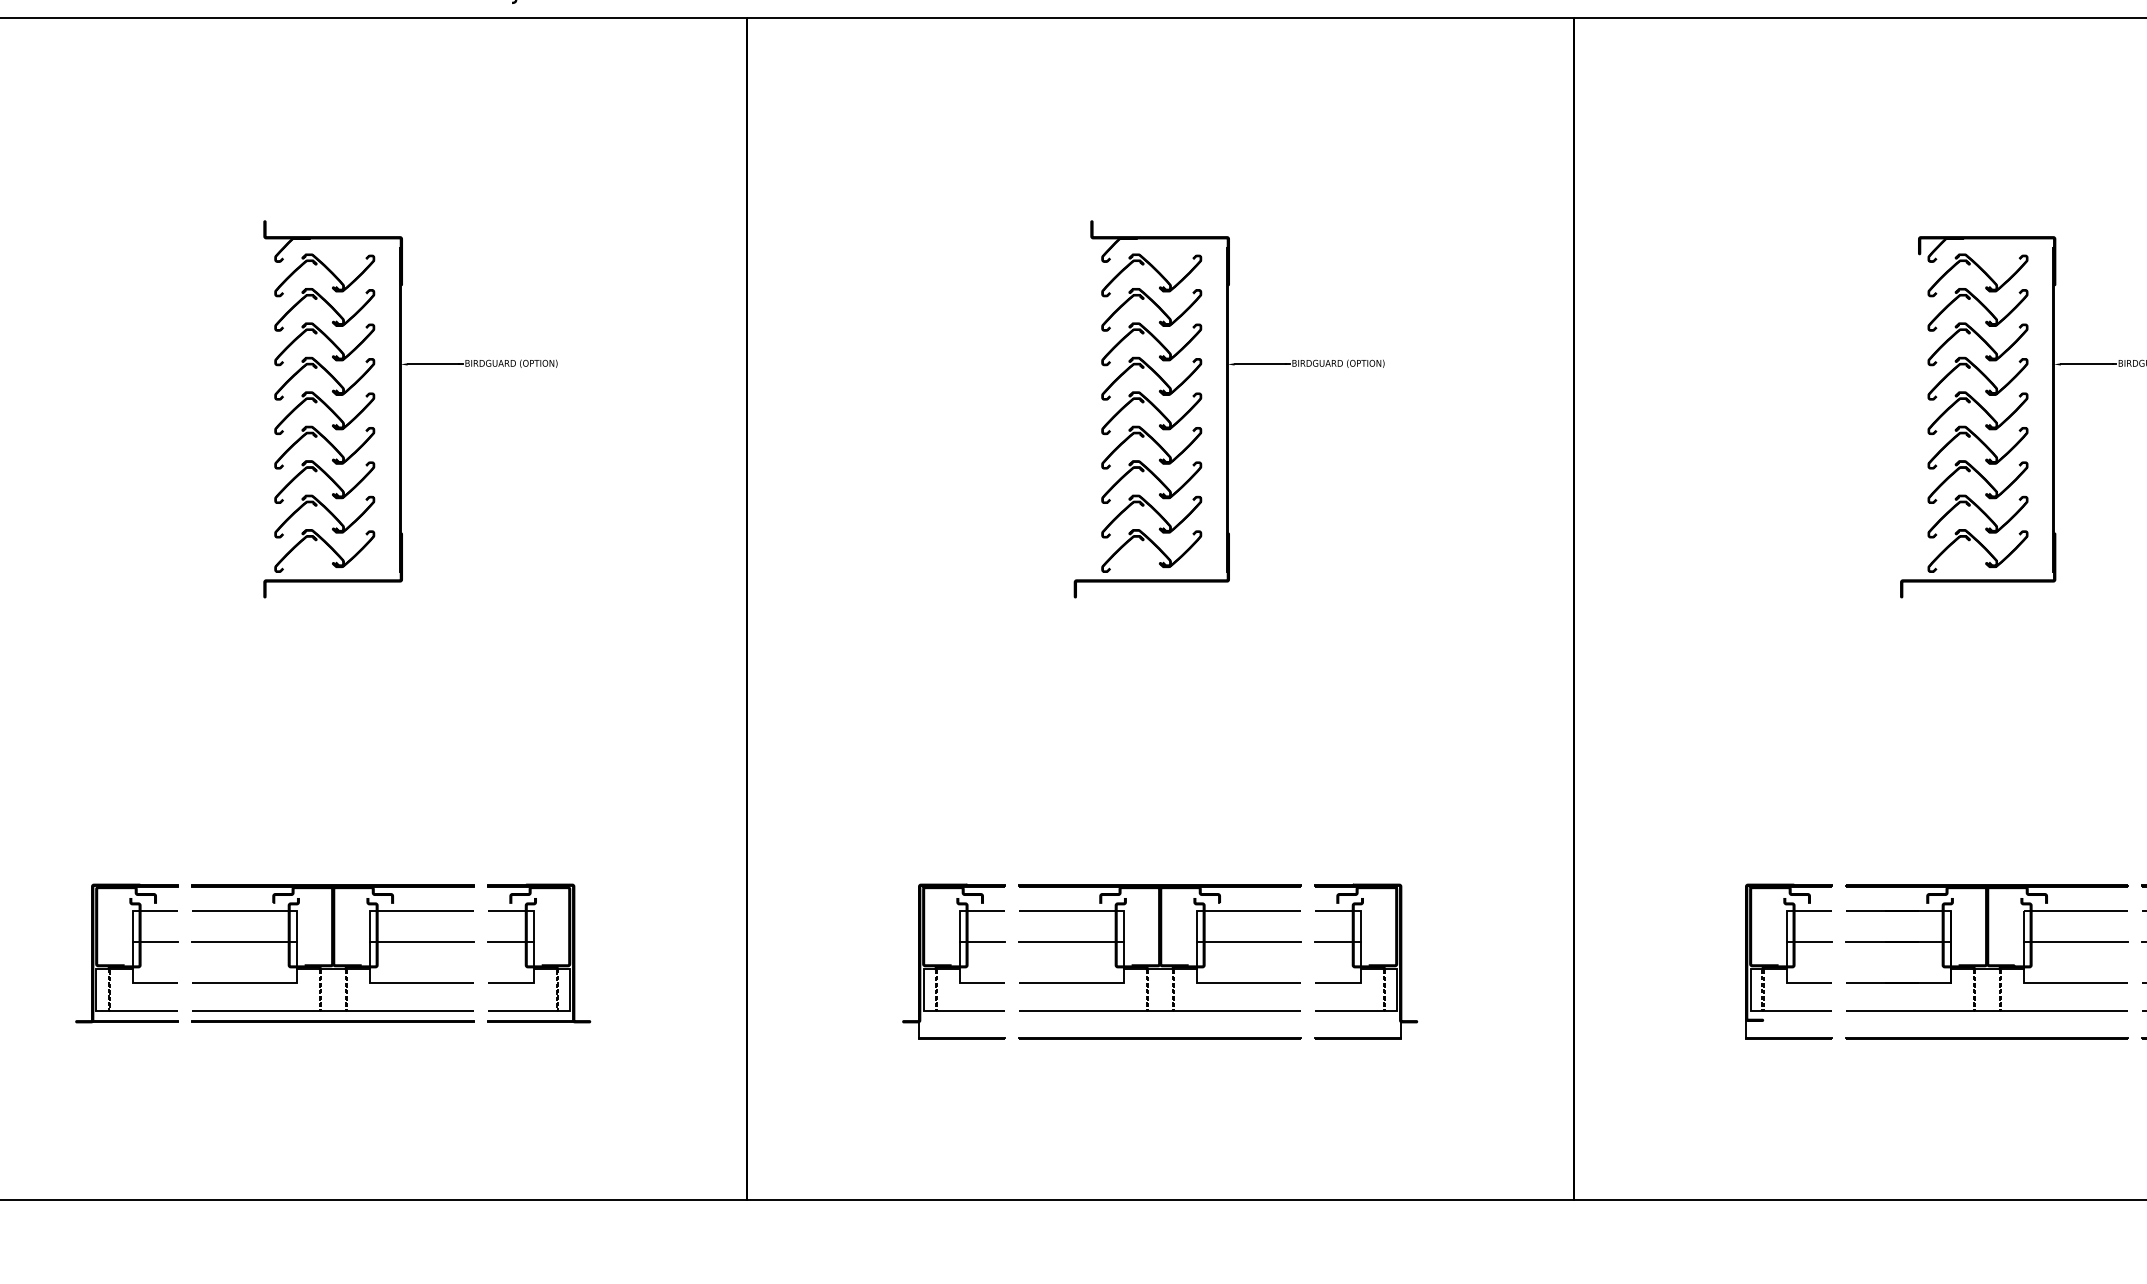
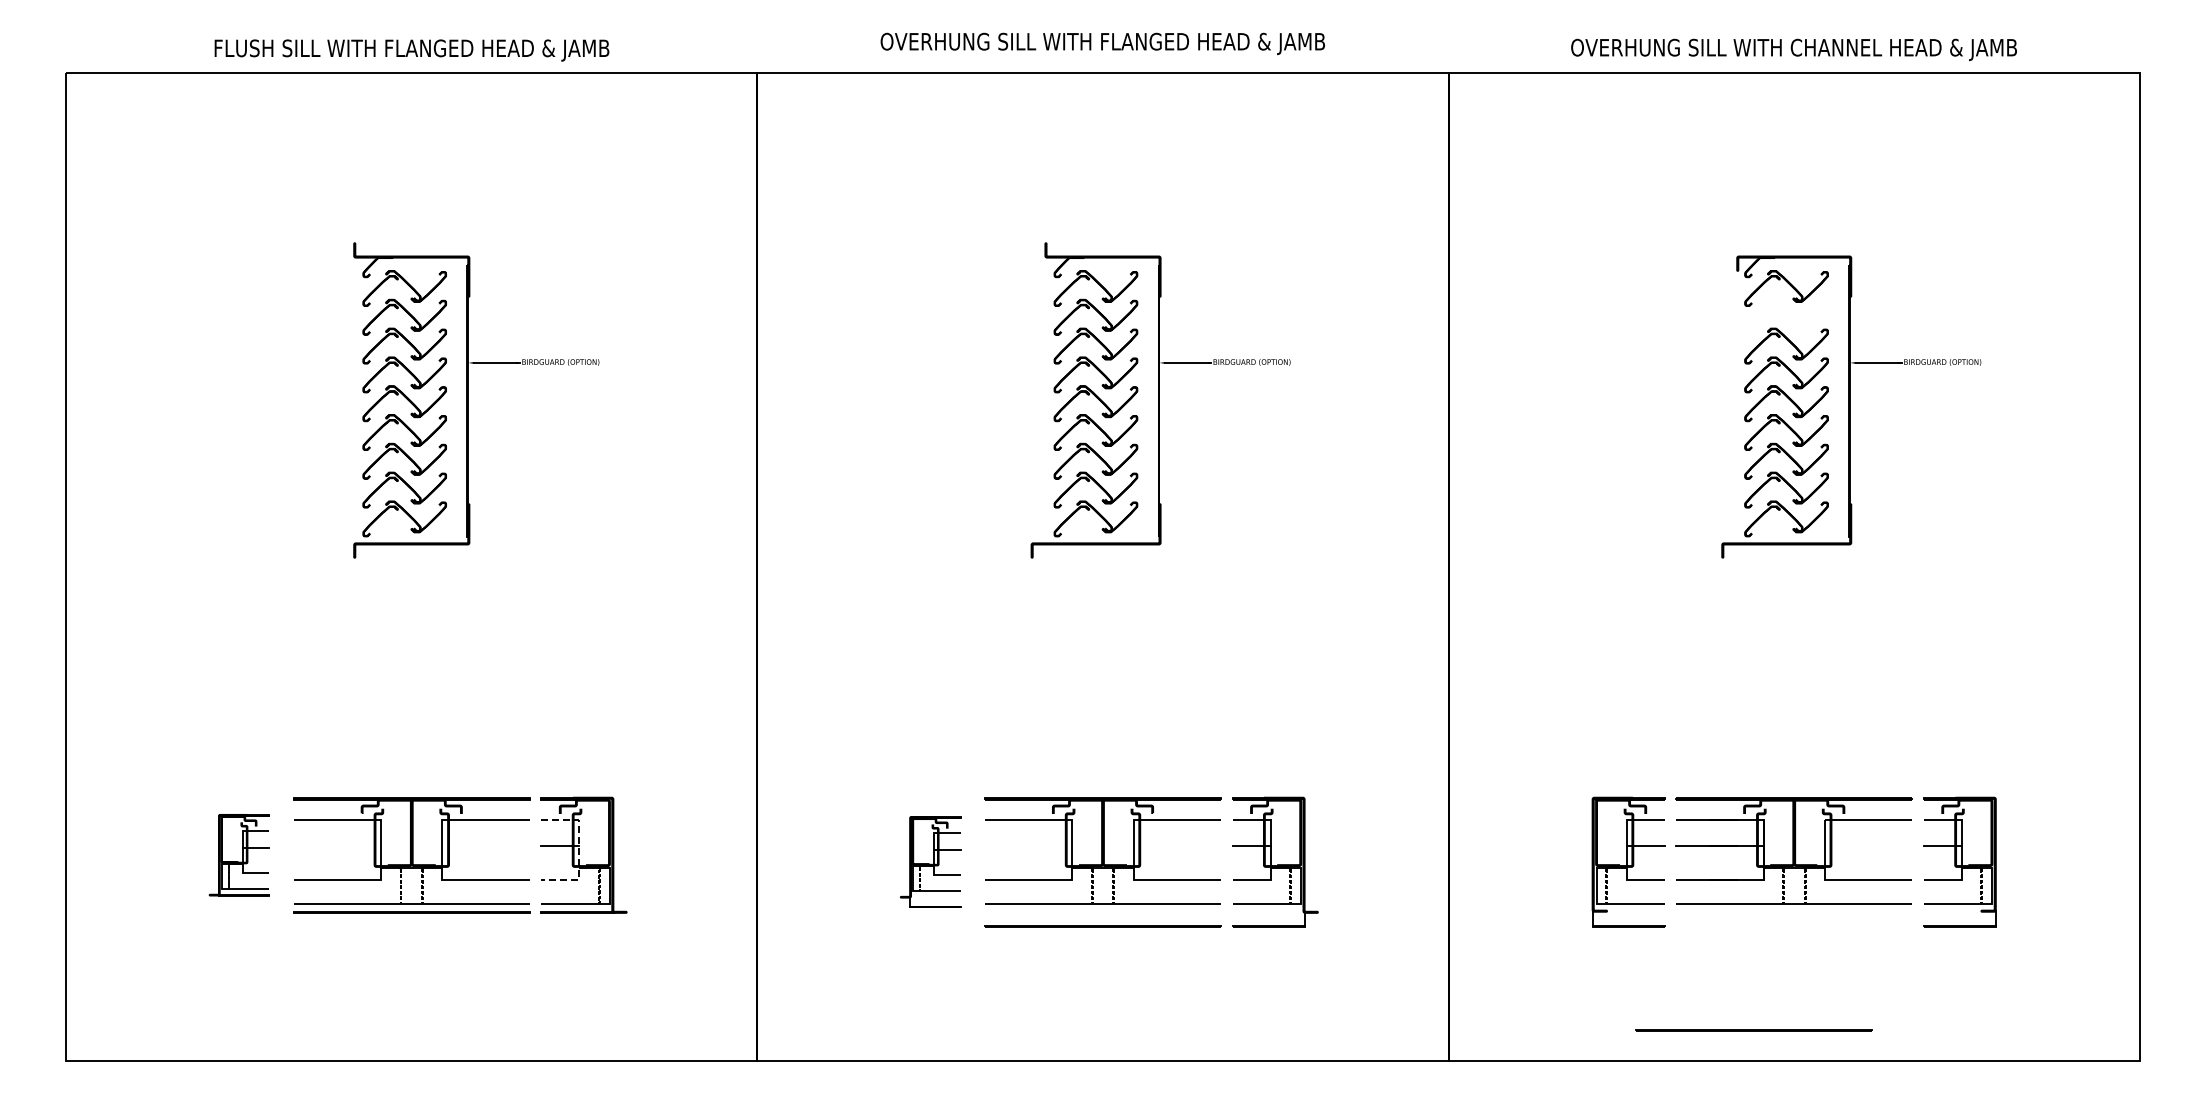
part: (1977, 308) -> (1786, 316), removed
line: (244, 941) -> (337, 845), removed
line: (421, 941) -> (485, 845), removed
line: (1071, 941) -> (1028, 845), removed
line: (1249, 941) -> (1177, 845), removed
line: (2075, 941) -> (1868, 845), removed
line: (533, 947) -> (579, 850), solid -> dashed
part: (127, 952) -> (239, 854), size x0.7
part: (953, 960) -> (930, 861), size x0.7
line: (1986, 1038) -> (1753, 1030), moved

